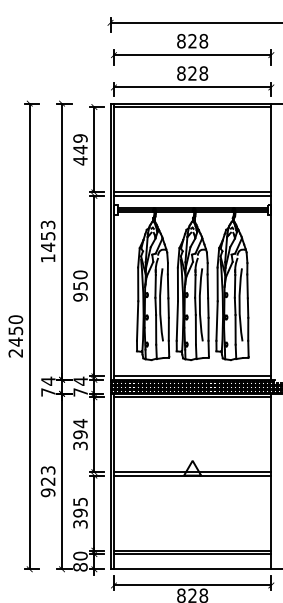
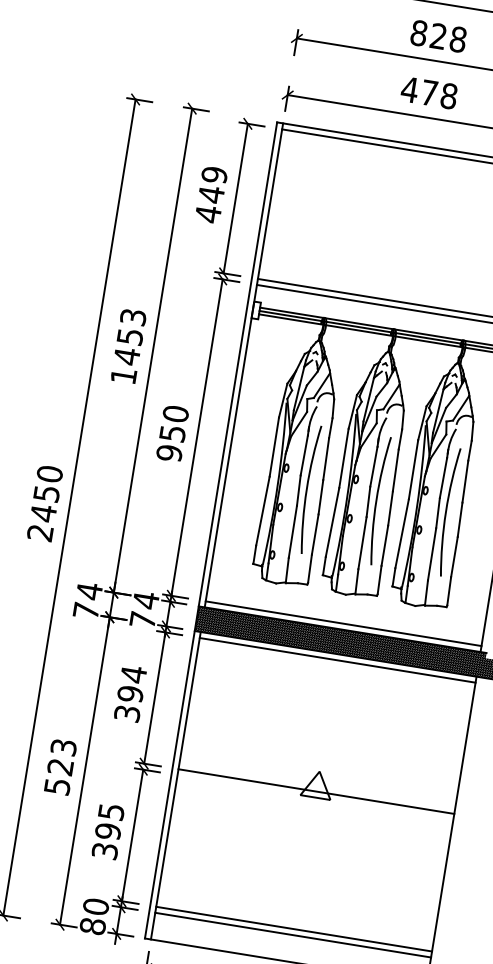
text: (186, 73) -> (418, 91), 828 -> 478
line: (192, 475) -> (315, 797), removed
text: (47, 492) -> (56, 785), 923 -> 523

